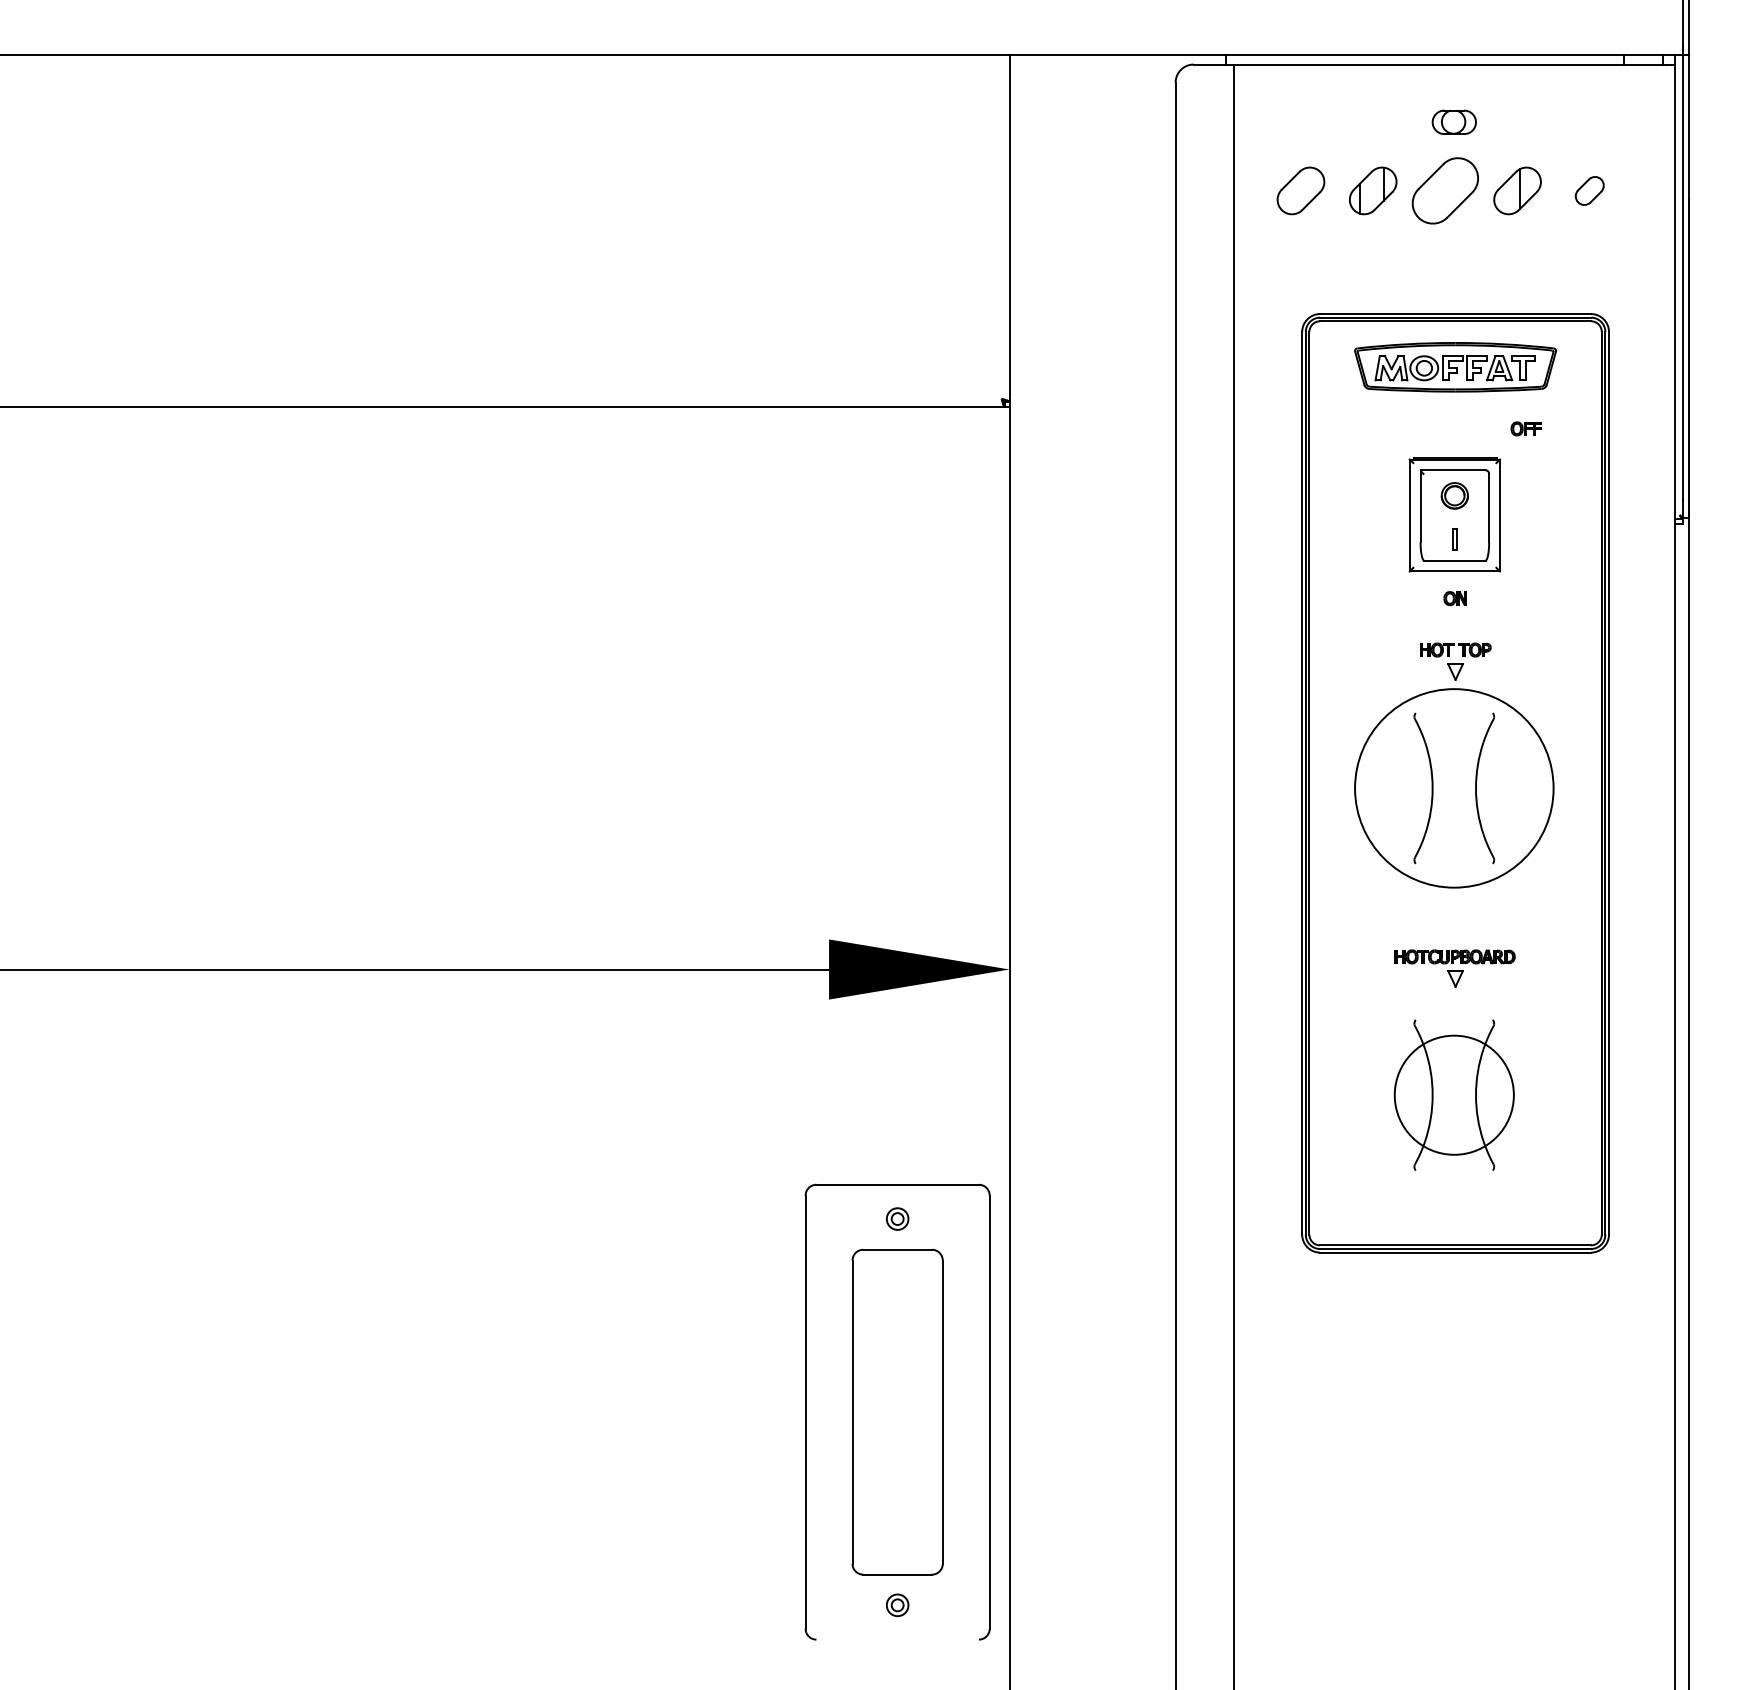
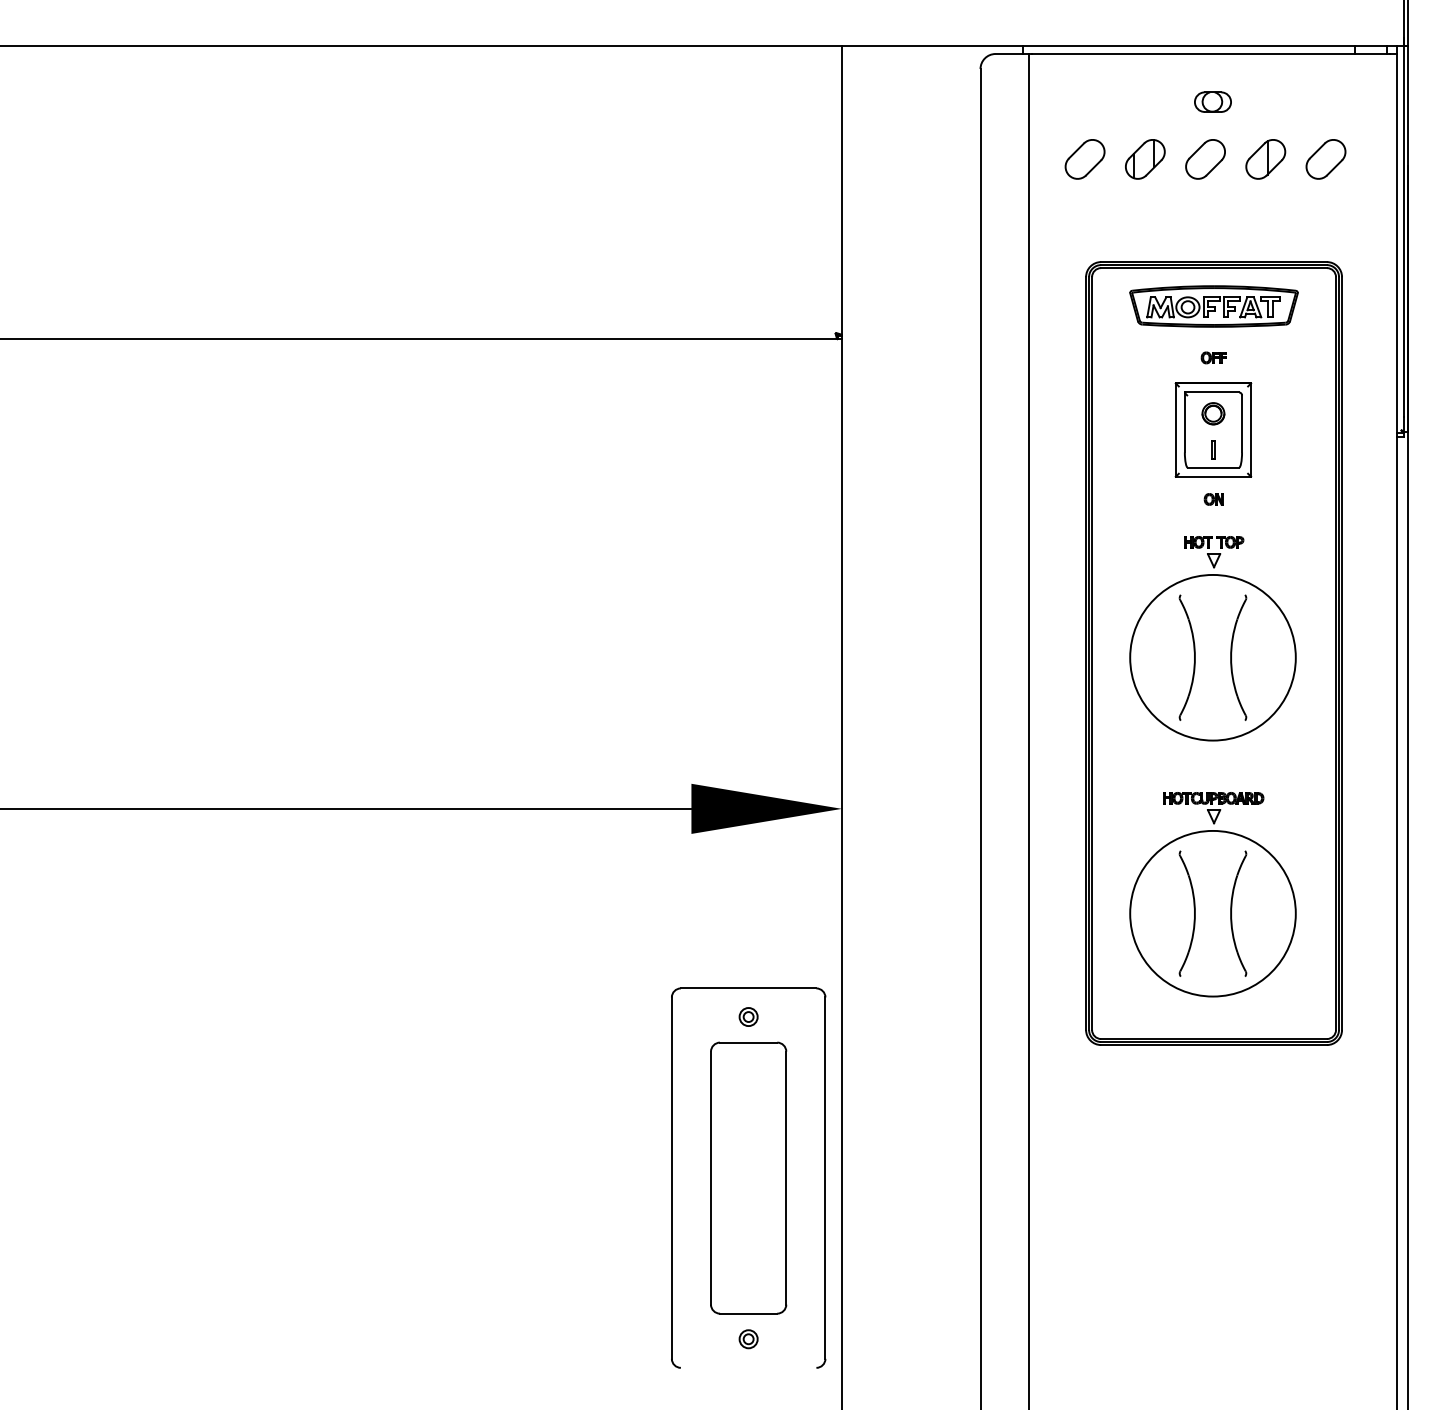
part: (1445, 191) -> (1205, 159), size x0.71
part: (1589, 191) -> (1325, 159), size x1.67
part: (1525, 428) -> (1213, 357), moved
circle: (1453, 1094) -> (1212, 913), size x1.67

